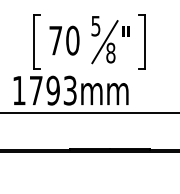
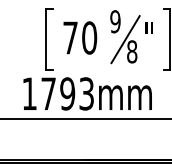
text: (95, 25) -> (114, 20), 5 -> 9

